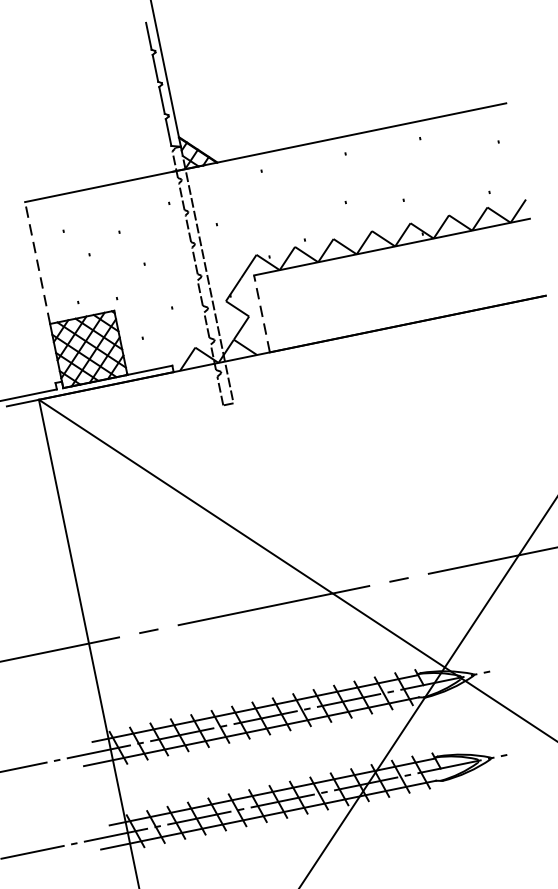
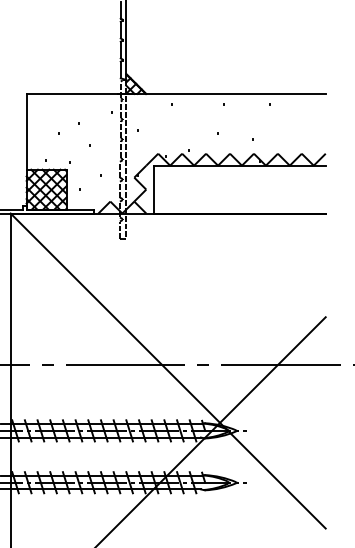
line: (37, 262) -> (26, 131), dashed -> solid
line: (262, 313) -> (154, 189), dashed -> solid

